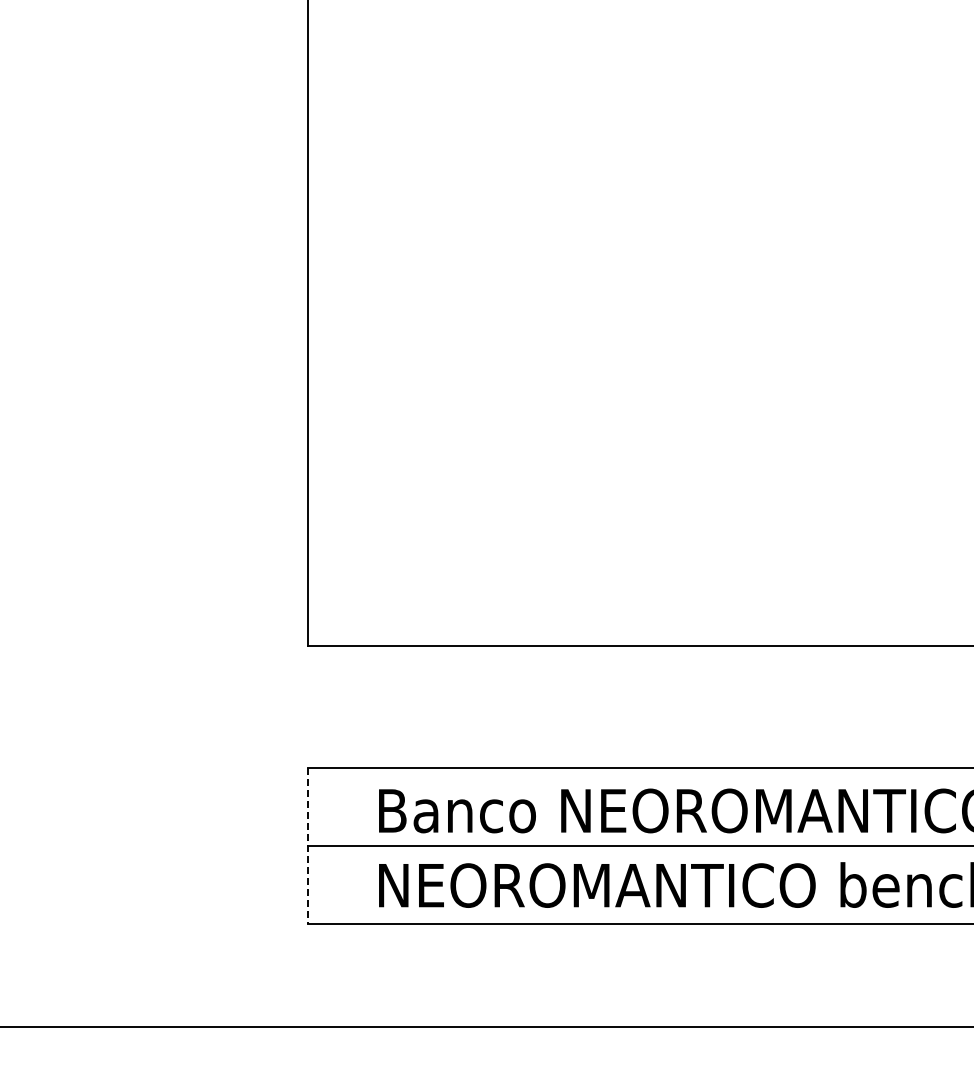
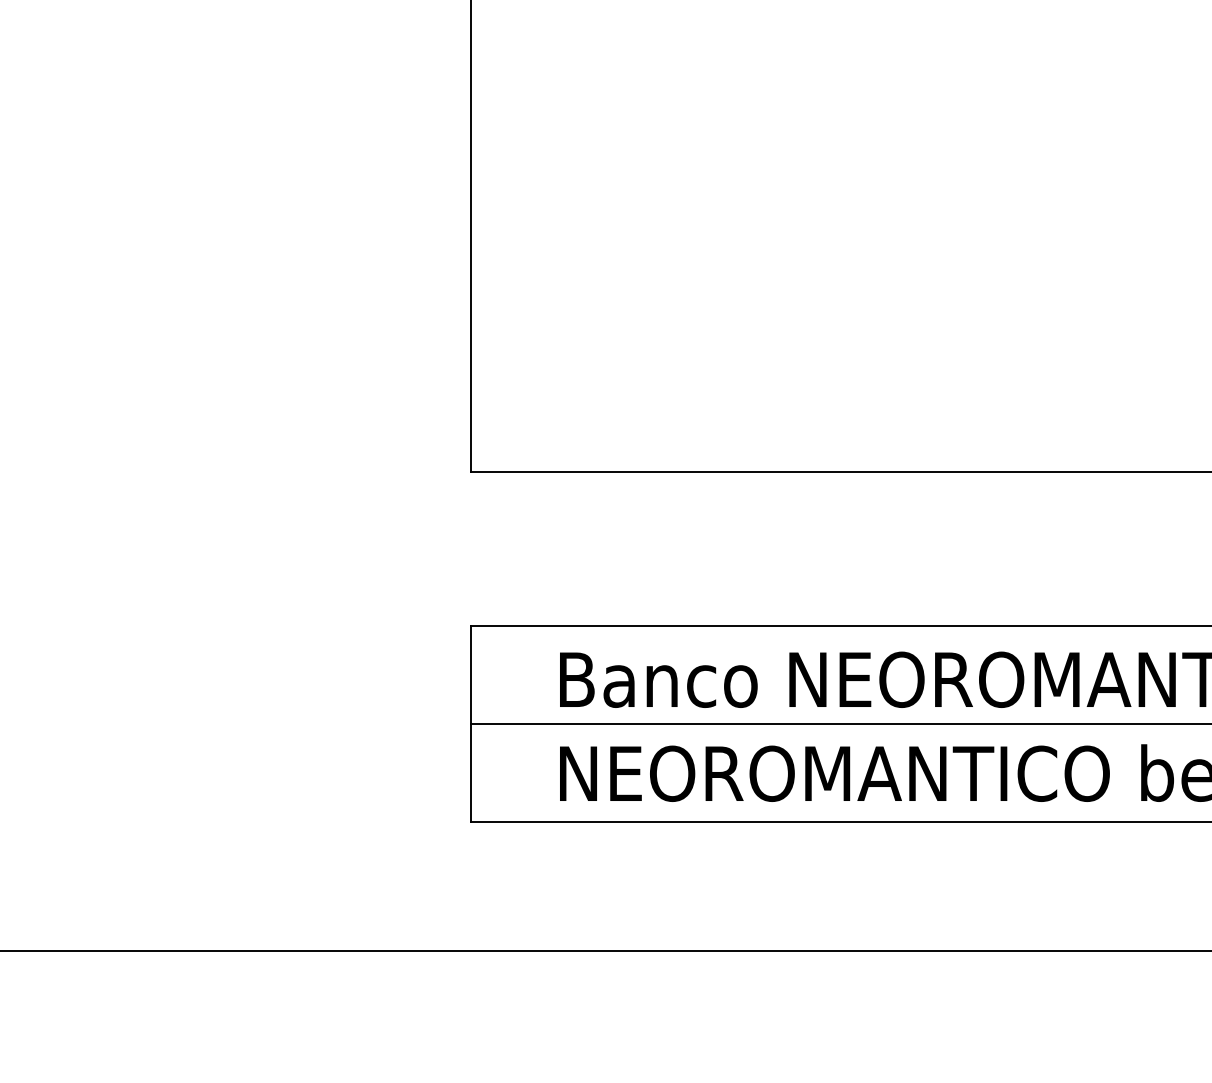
line: (308, 845) -> (471, 723), dashed -> solid

